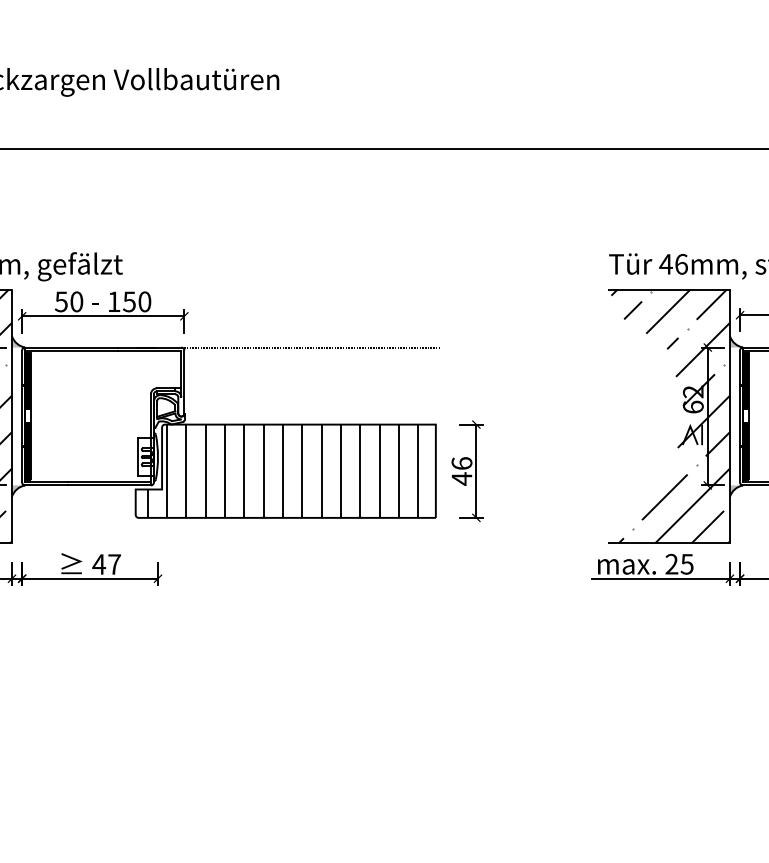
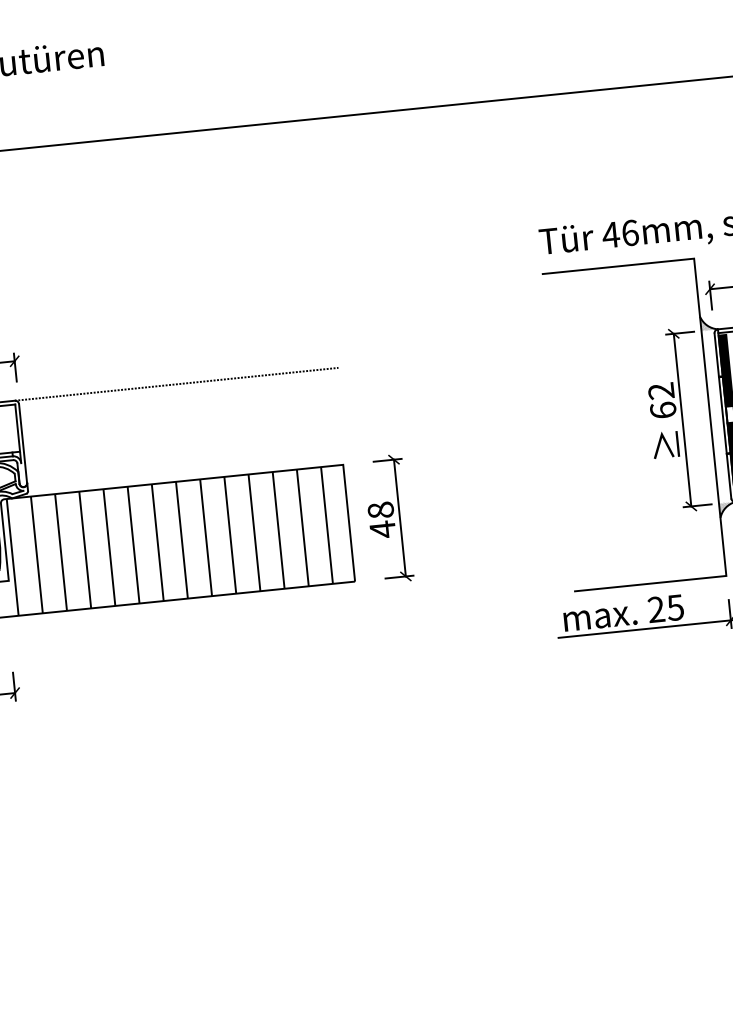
hatch: (670, 416) -> (635, 424), removed
text: (461, 463) -> (380, 510), 46 -> 48

